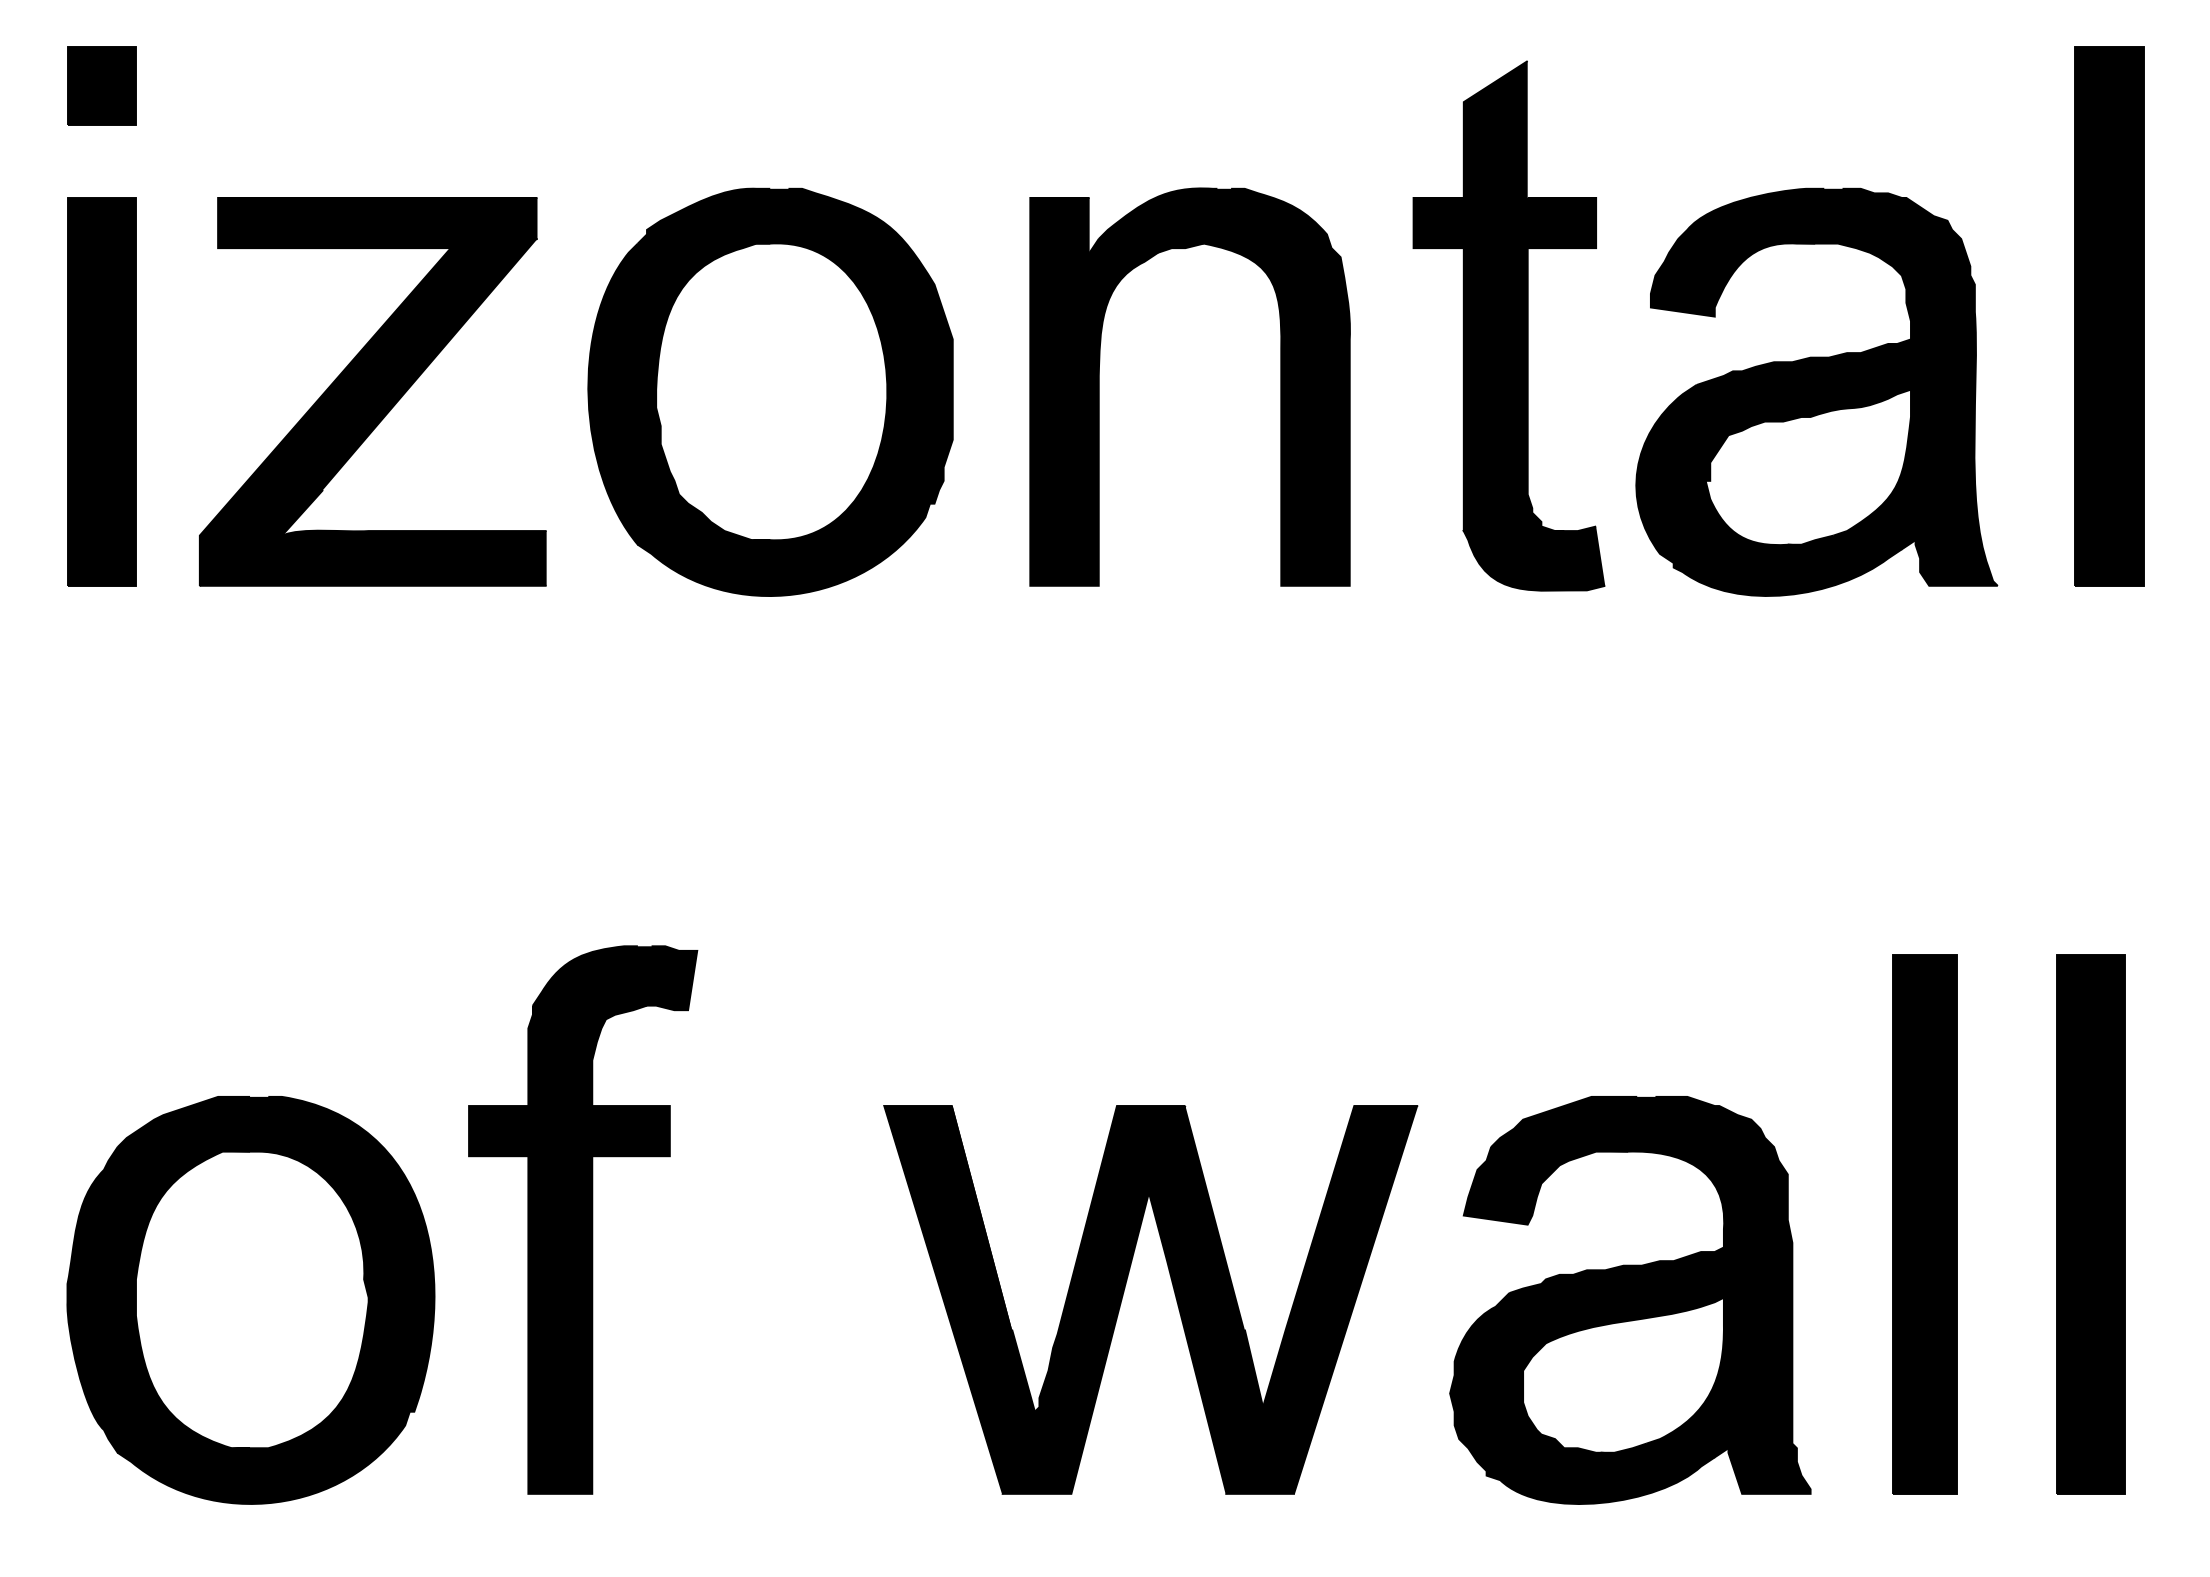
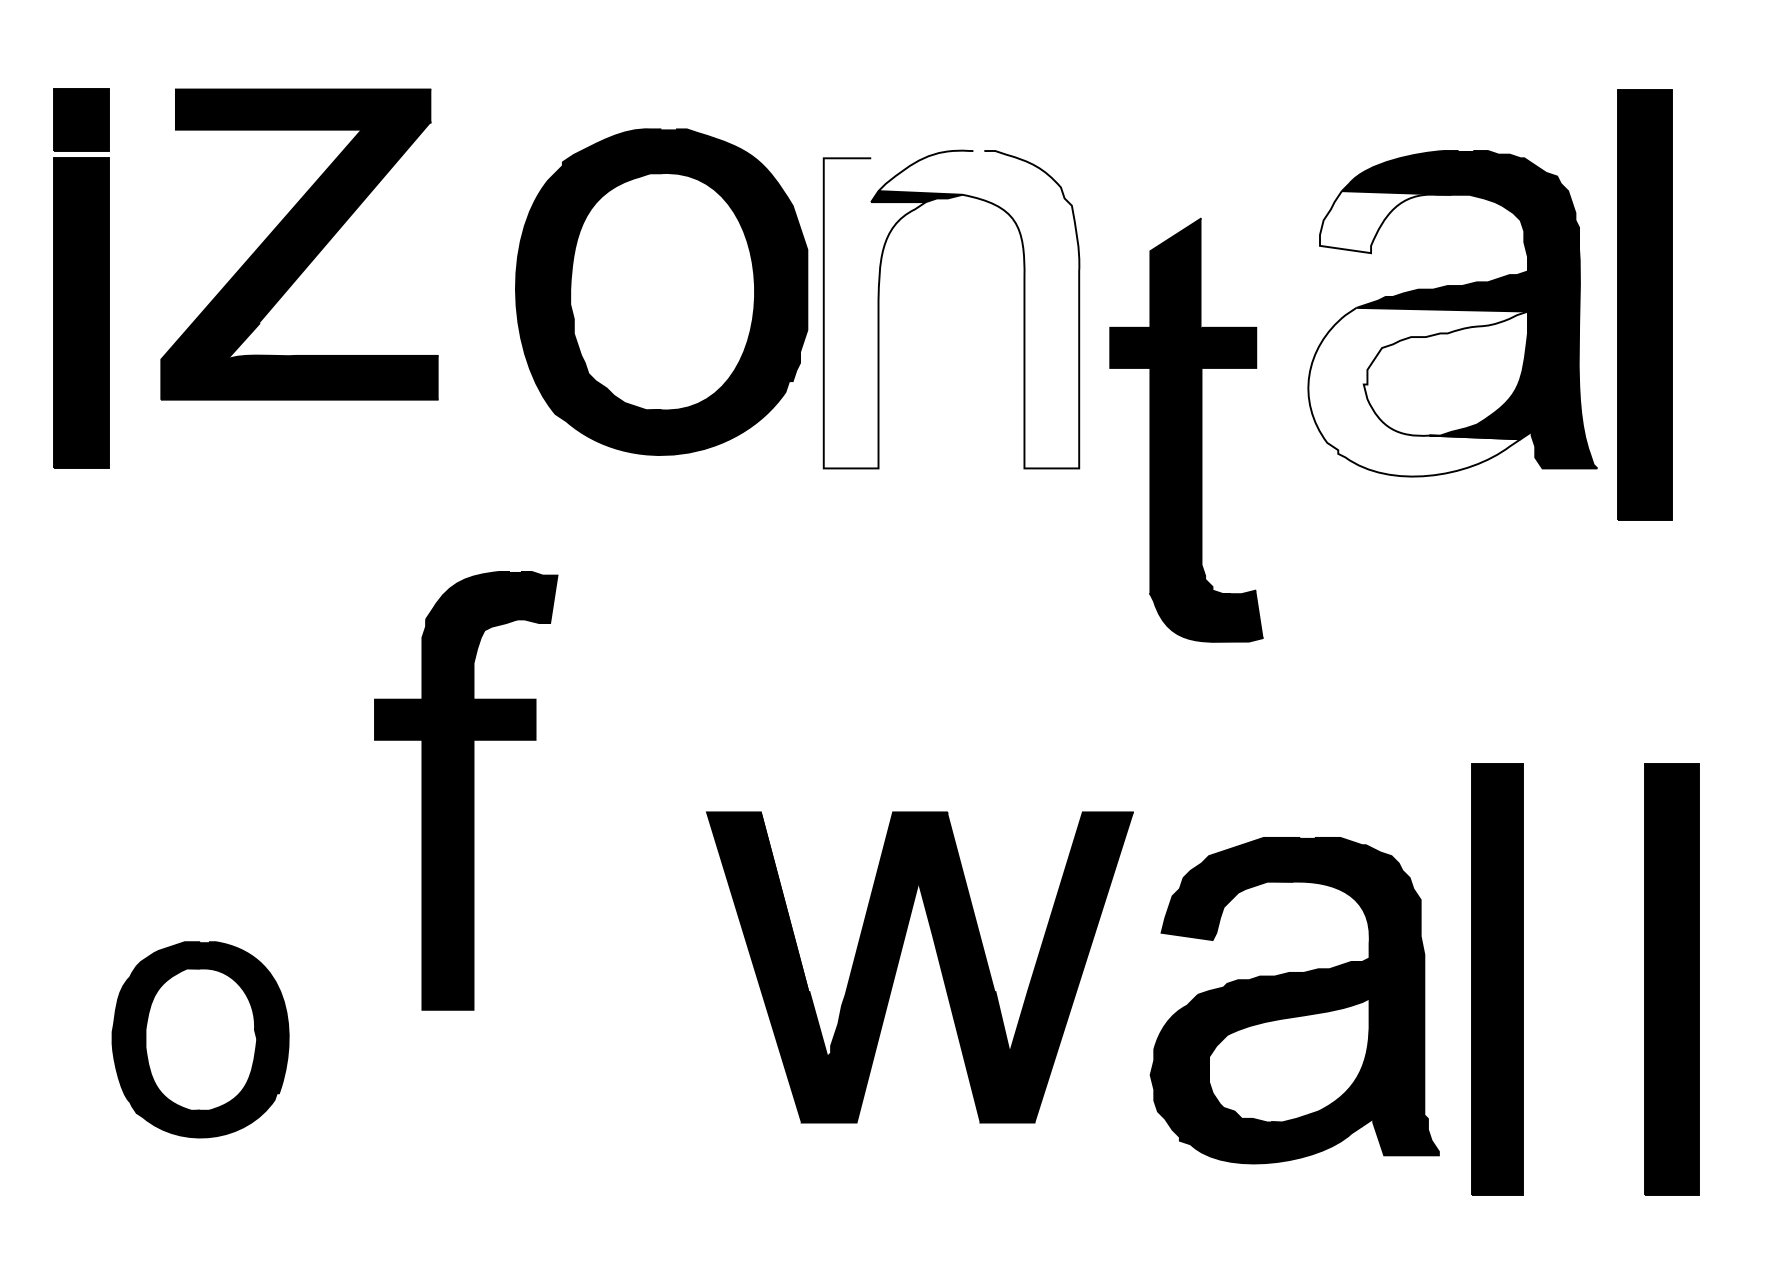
part: (101, 85) -> (81, 119), moved
fill: (1732, 277) -> (1385, 221), removed
part: (2109, 316) -> (1645, 305), moved
part: (1508, 325) -> (1186, 429), moved
fill: (1223, 386) -> (978, 309), removed
part: (372, 391) -> (299, 244), moved
part: (770, 391) -> (661, 291), moved
fill: (1094, 391) -> (875, 313), removed
fill: (1773, 490) -> (1418, 392), removed
part: (583, 1219) -> (466, 790), moved
part: (1924, 1224) -> (1497, 979), moved
part: (1174, 1294) -> (939, 963), moved
part: (250, 1300) -> (200, 1039), size x0.6
part: (1630, 1300) -> (1294, 1000), moved

